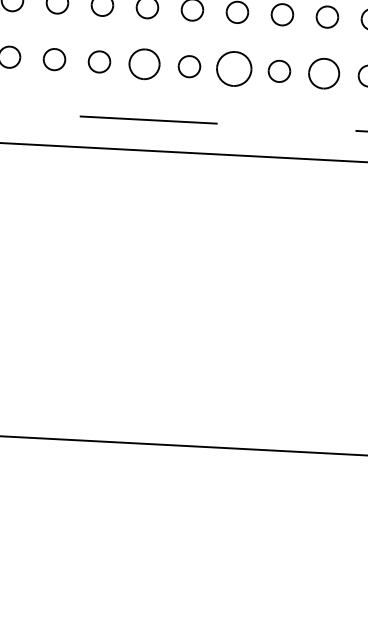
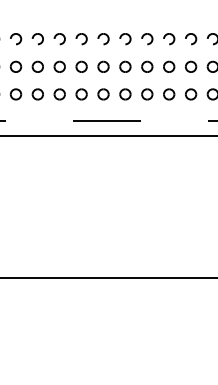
part: (144, 64) -> (103, 94), size x0.71
part: (234, 69) -> (147, 94), size x0.62
part: (325, 73) -> (191, 94), size x0.71

